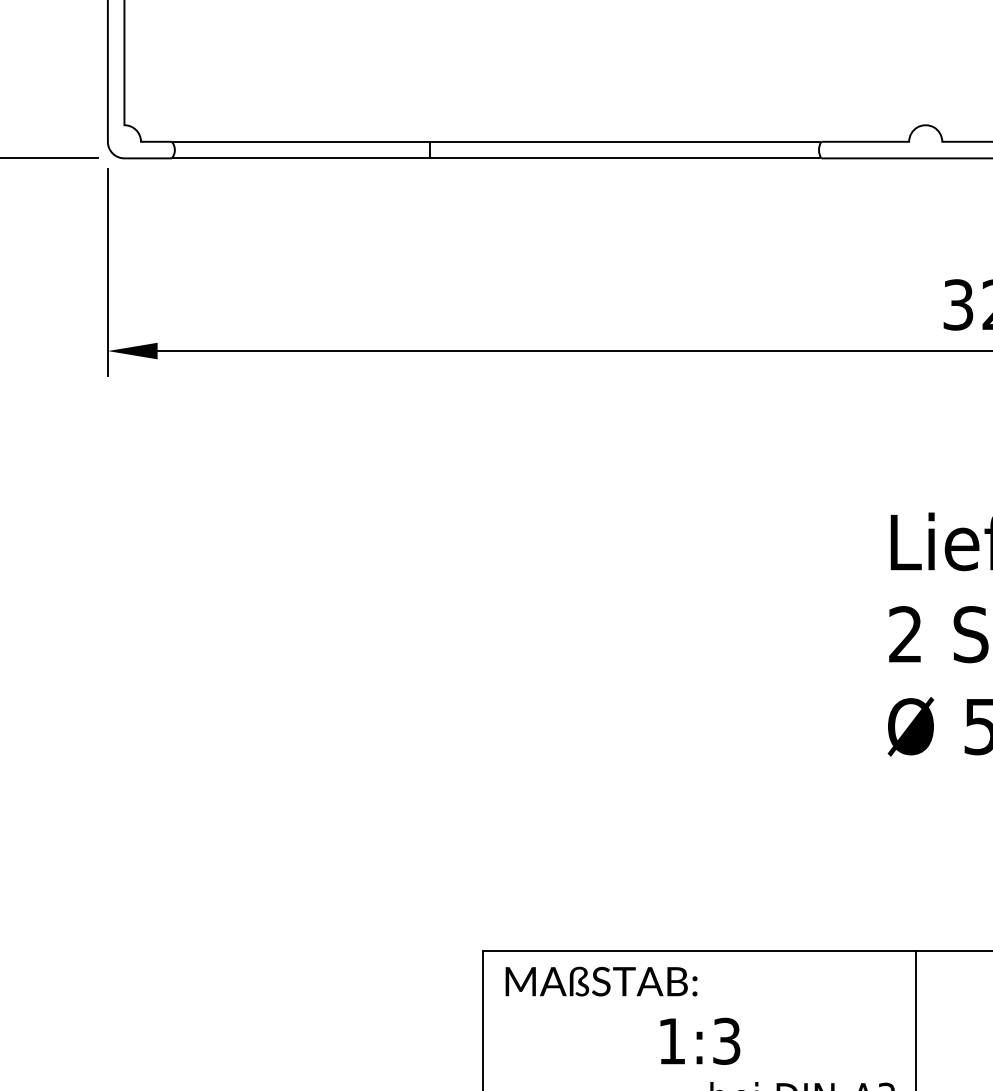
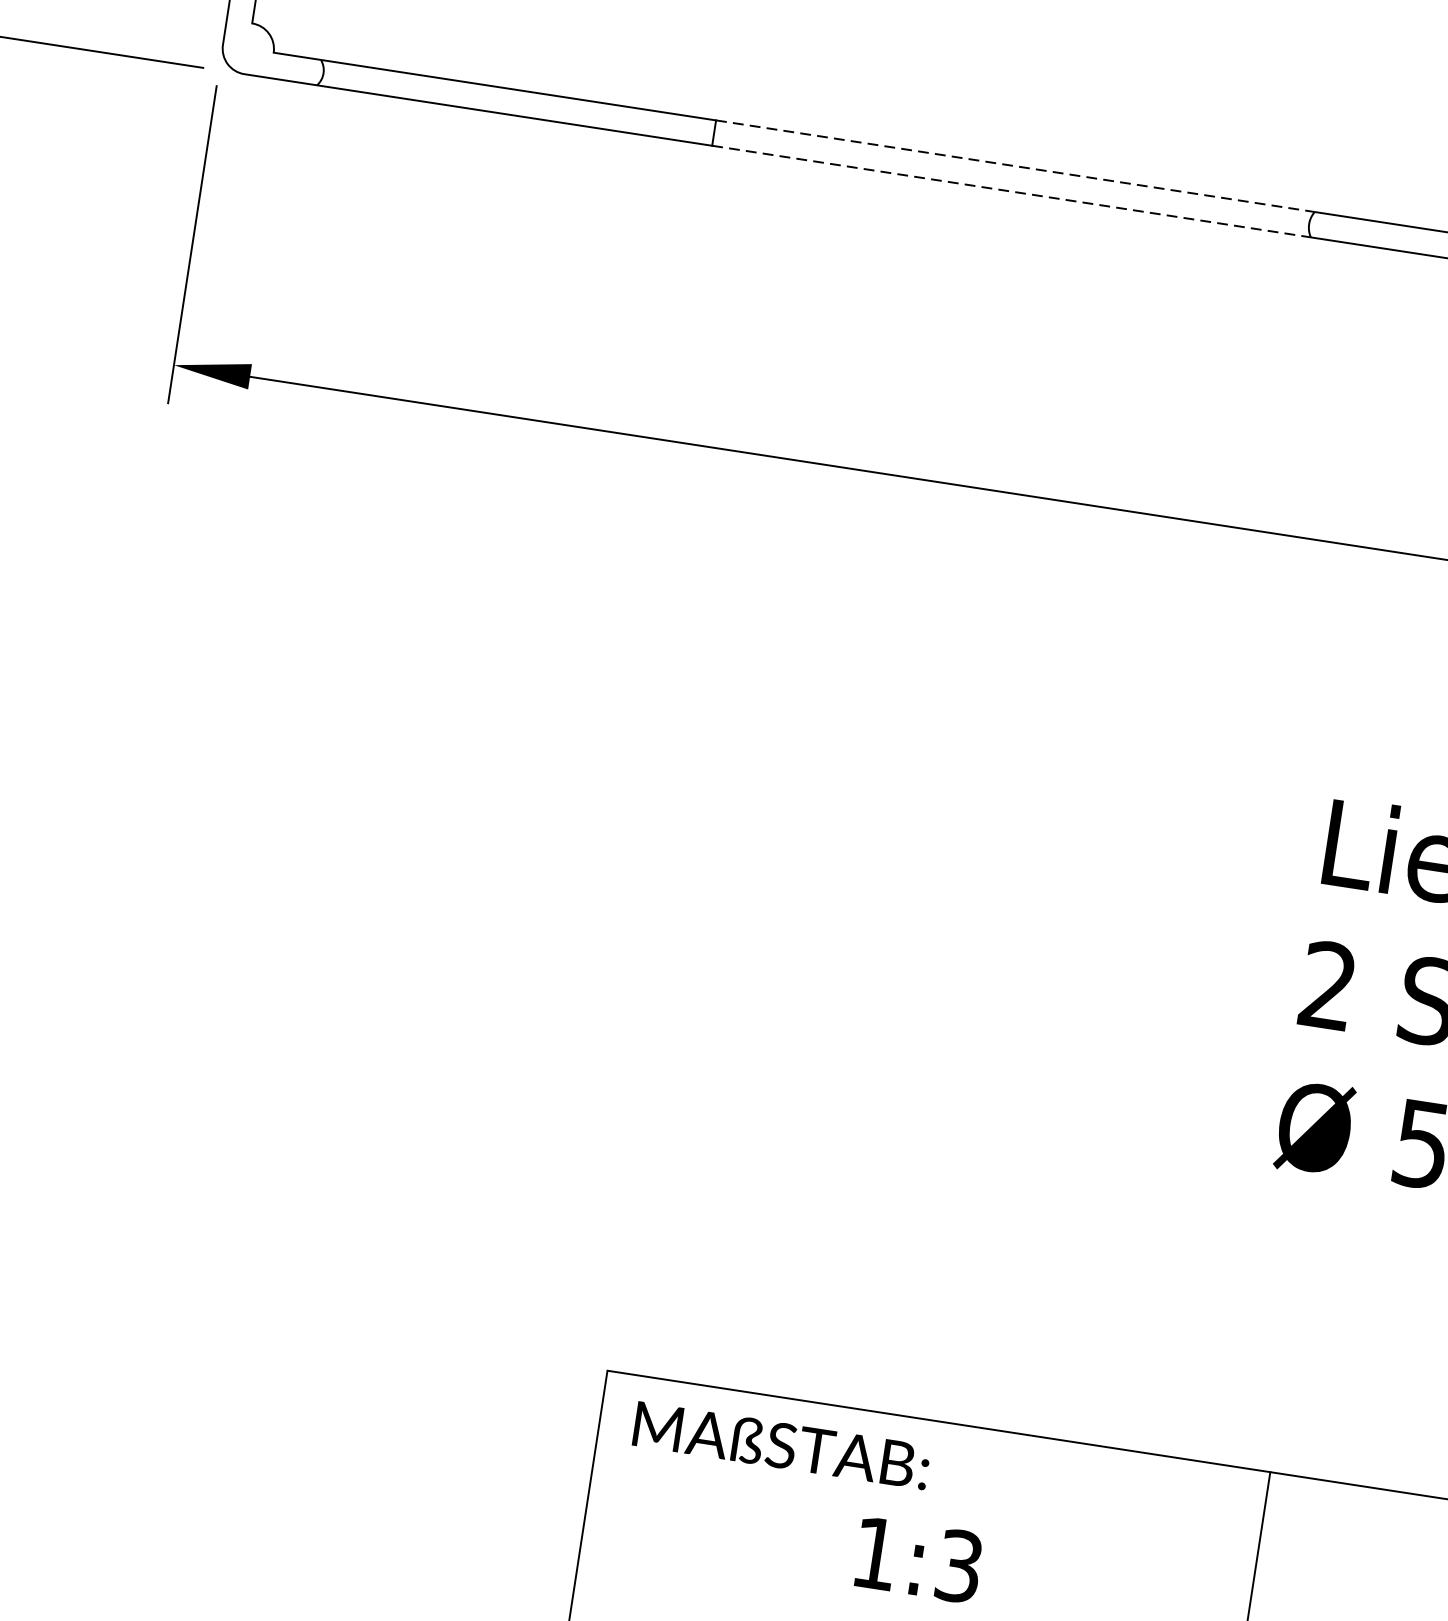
line: (625, 141) -> (1015, 165), solid -> dashed
line: (625, 158) -> (1011, 191), solid -> dashed

